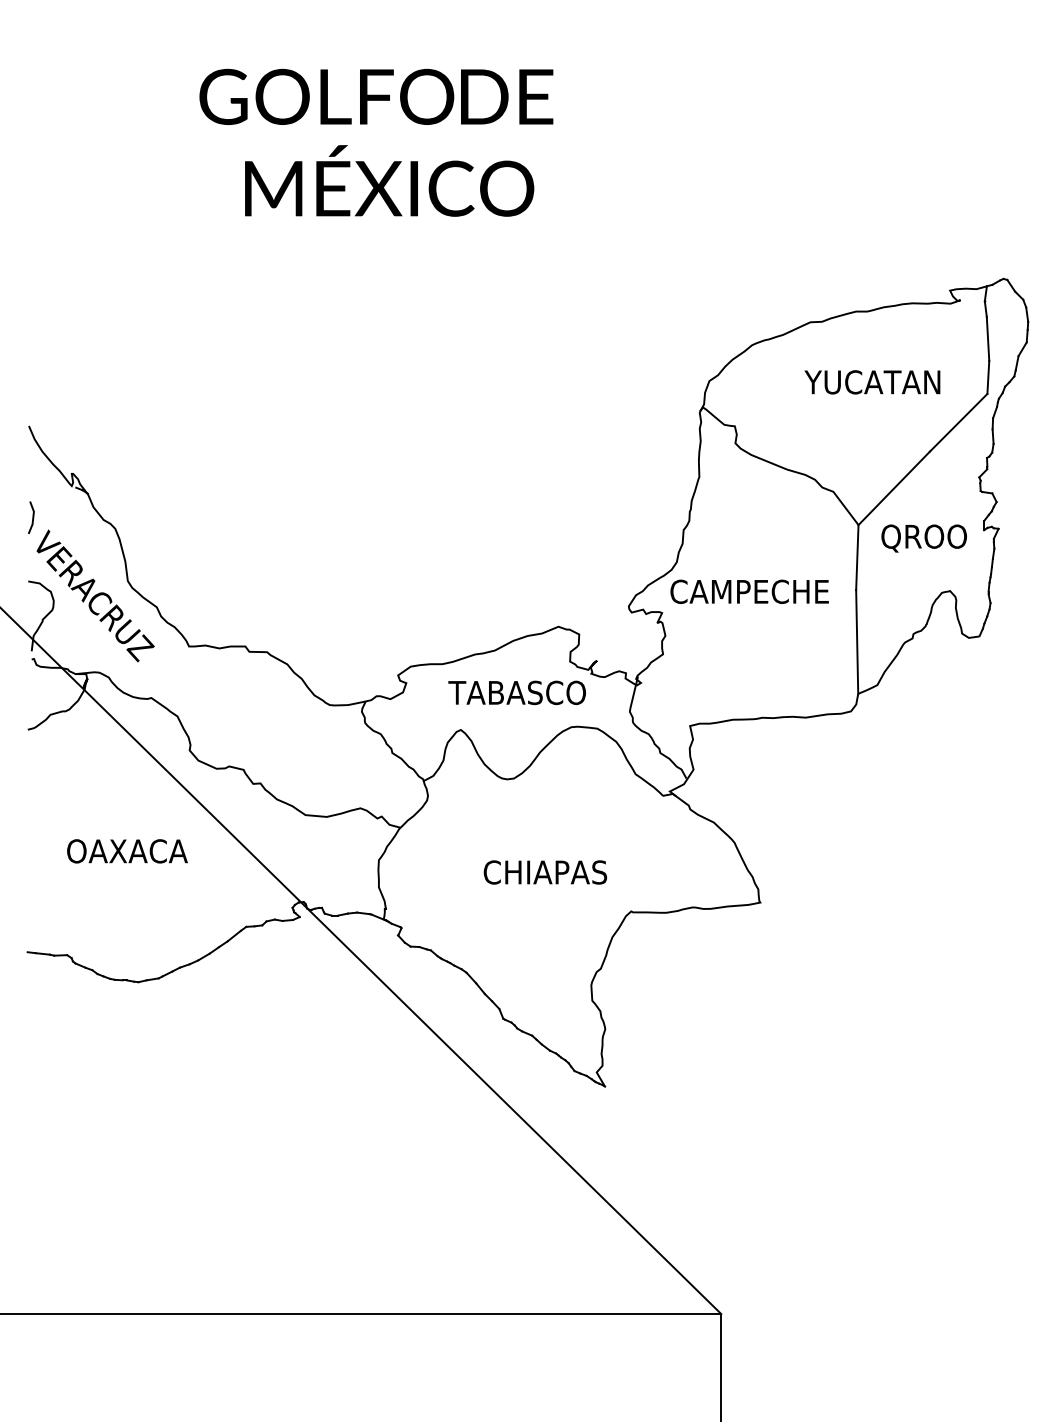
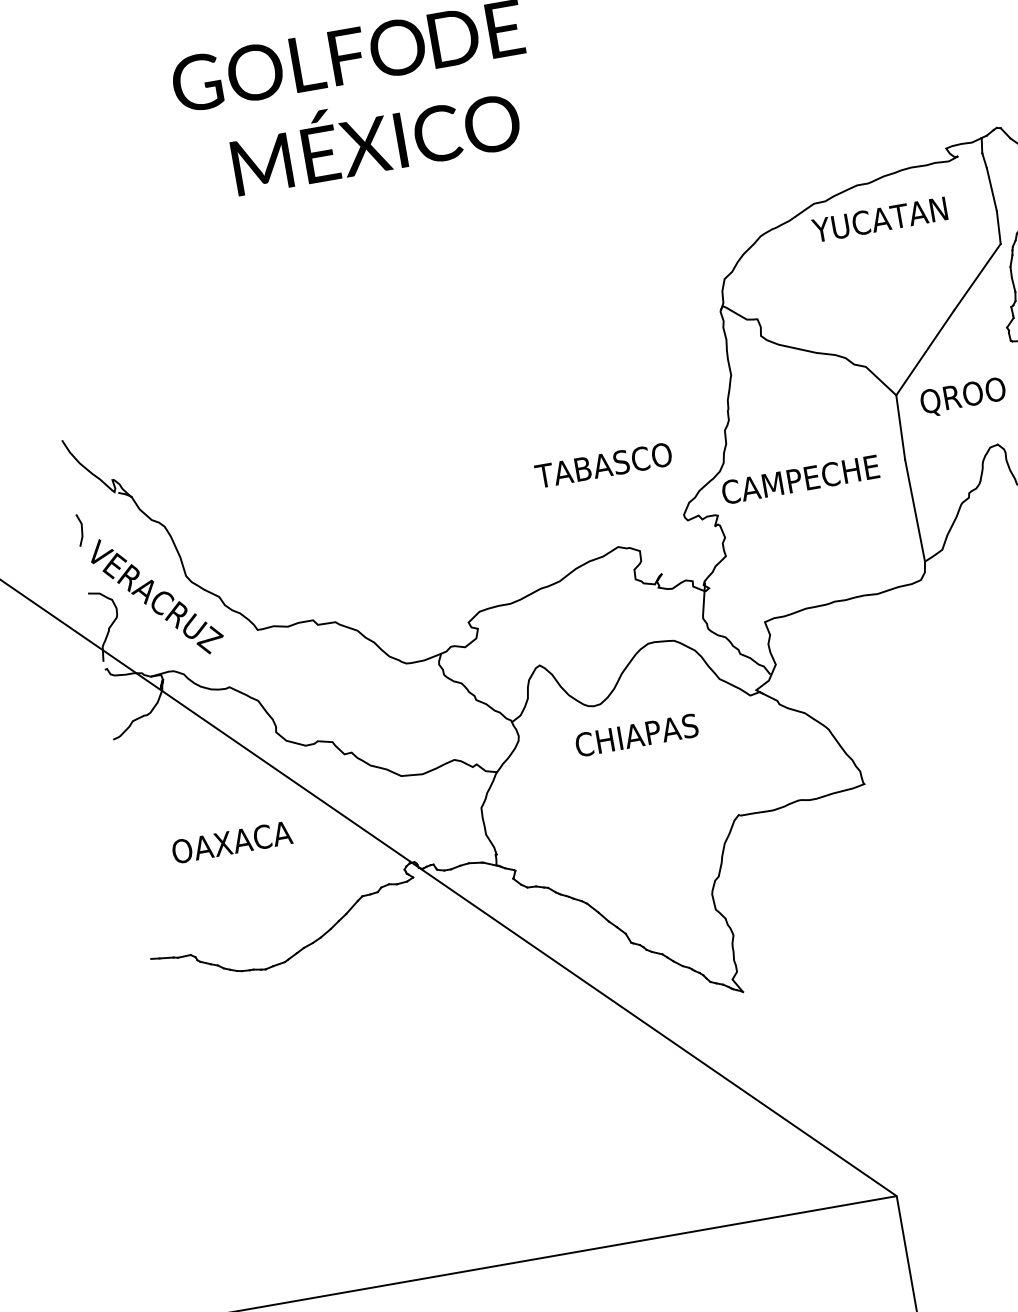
text: (872, 382) -> (879, 219), moved
text: (516, 692) -> (602, 465), moved
text: (545, 872) -> (636, 735), moved

